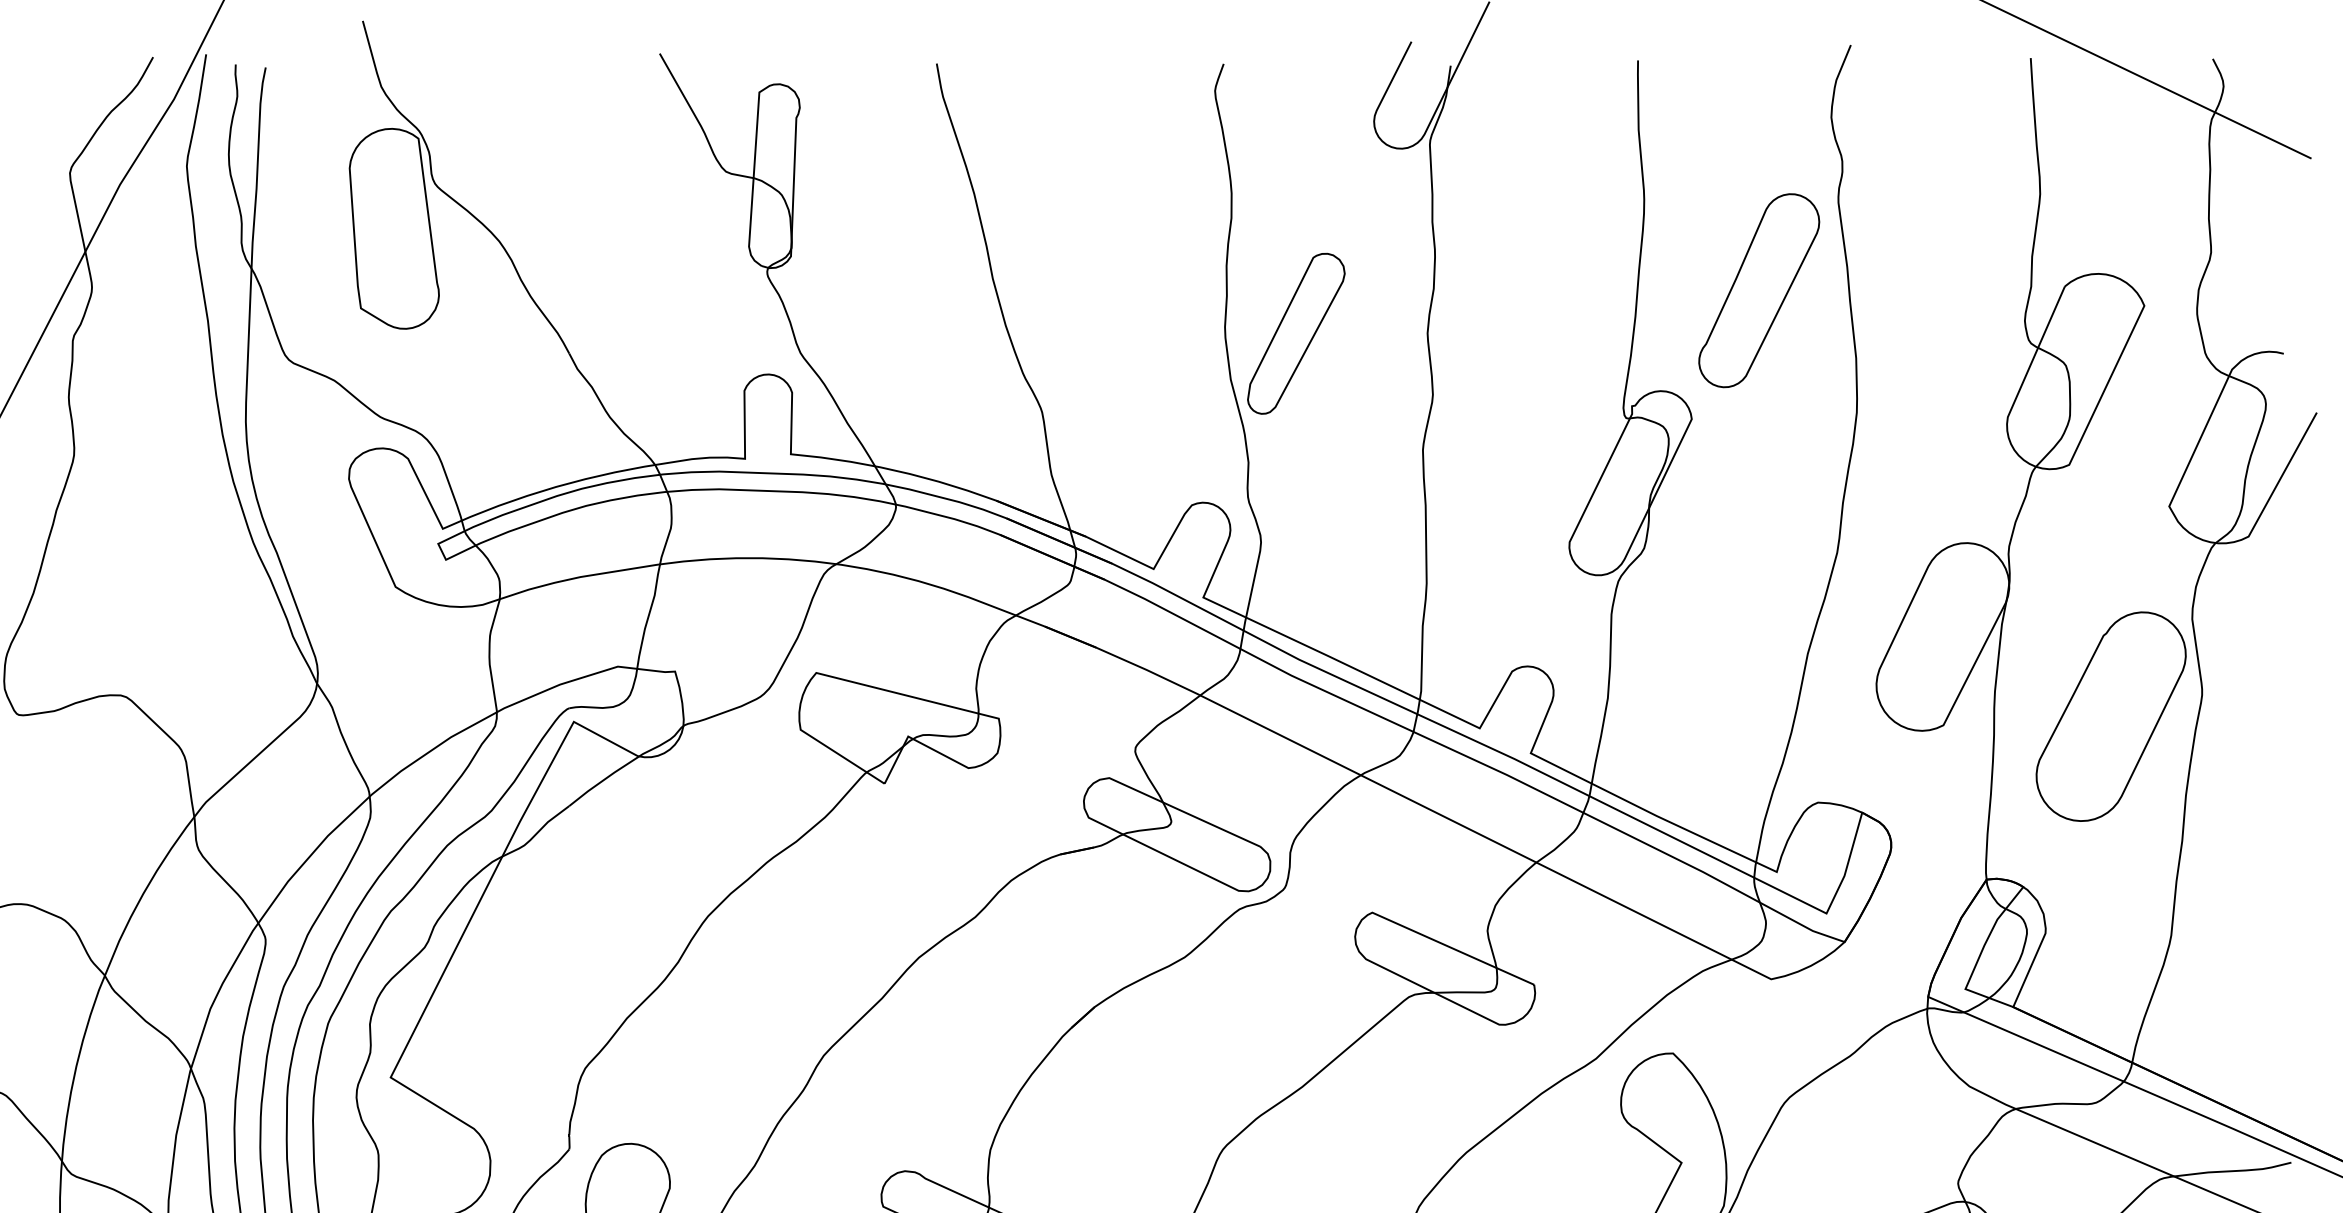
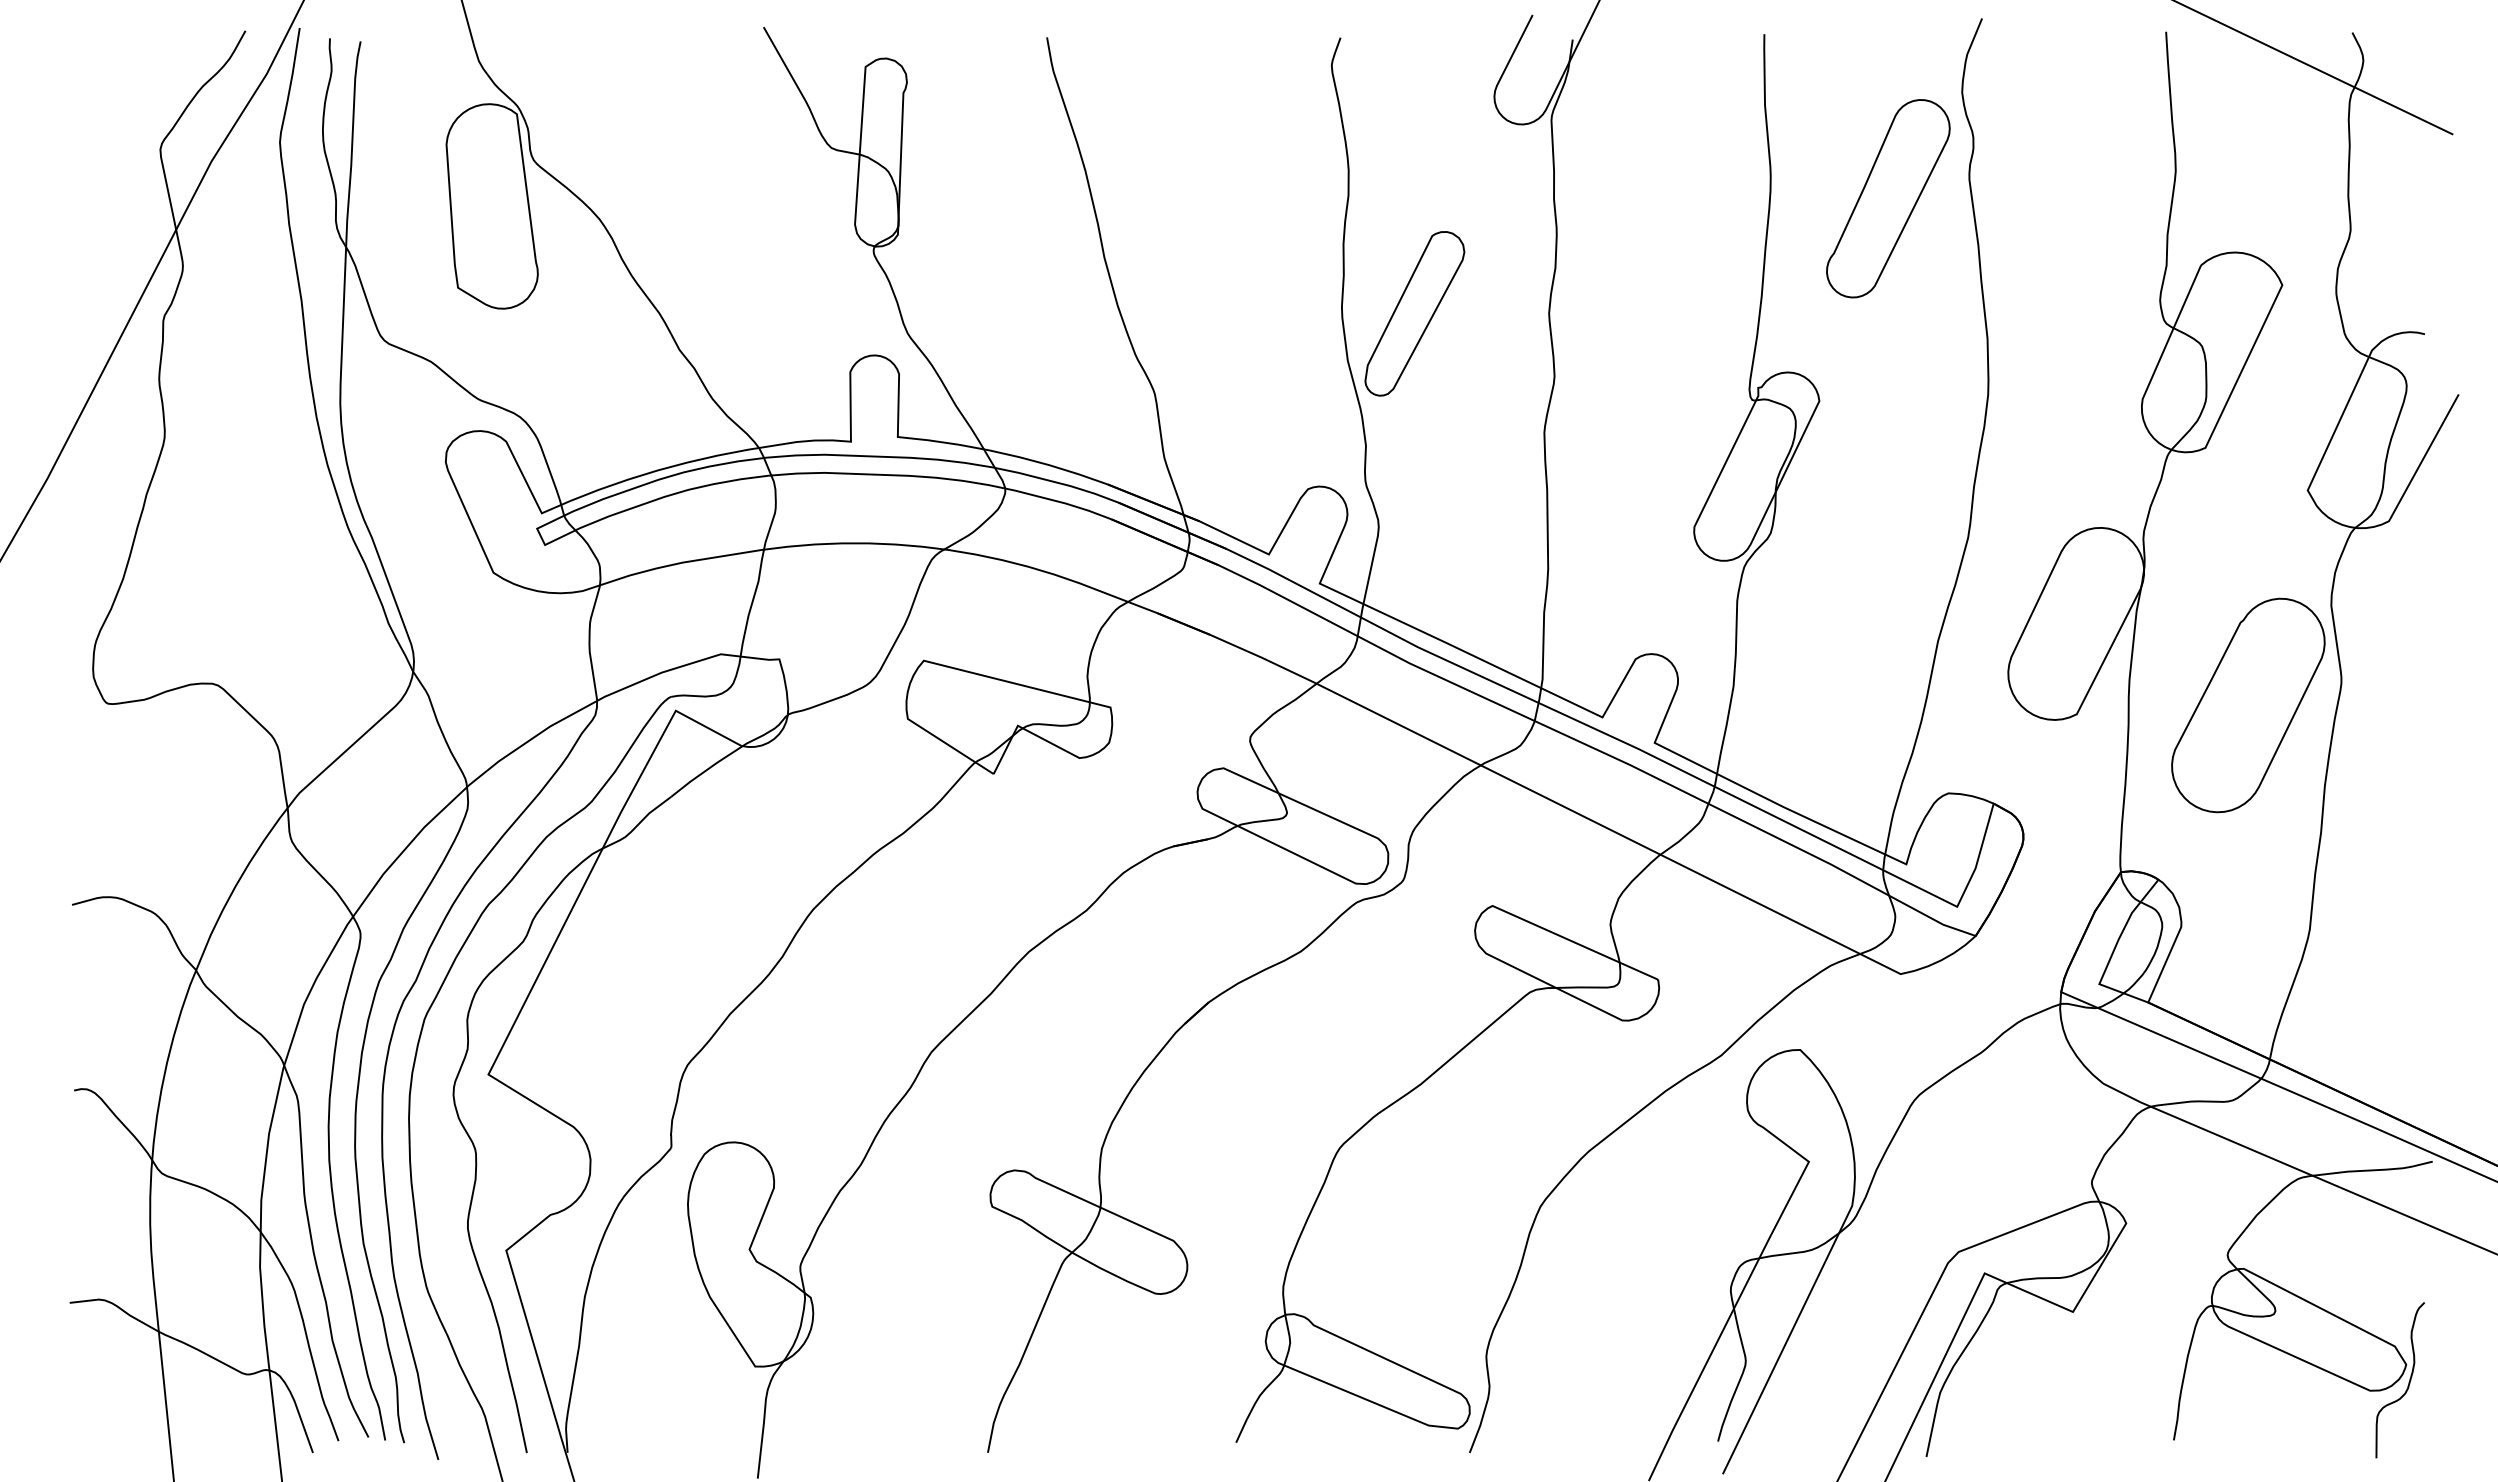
part: (1759, 290) -> (1888, 198), moved

